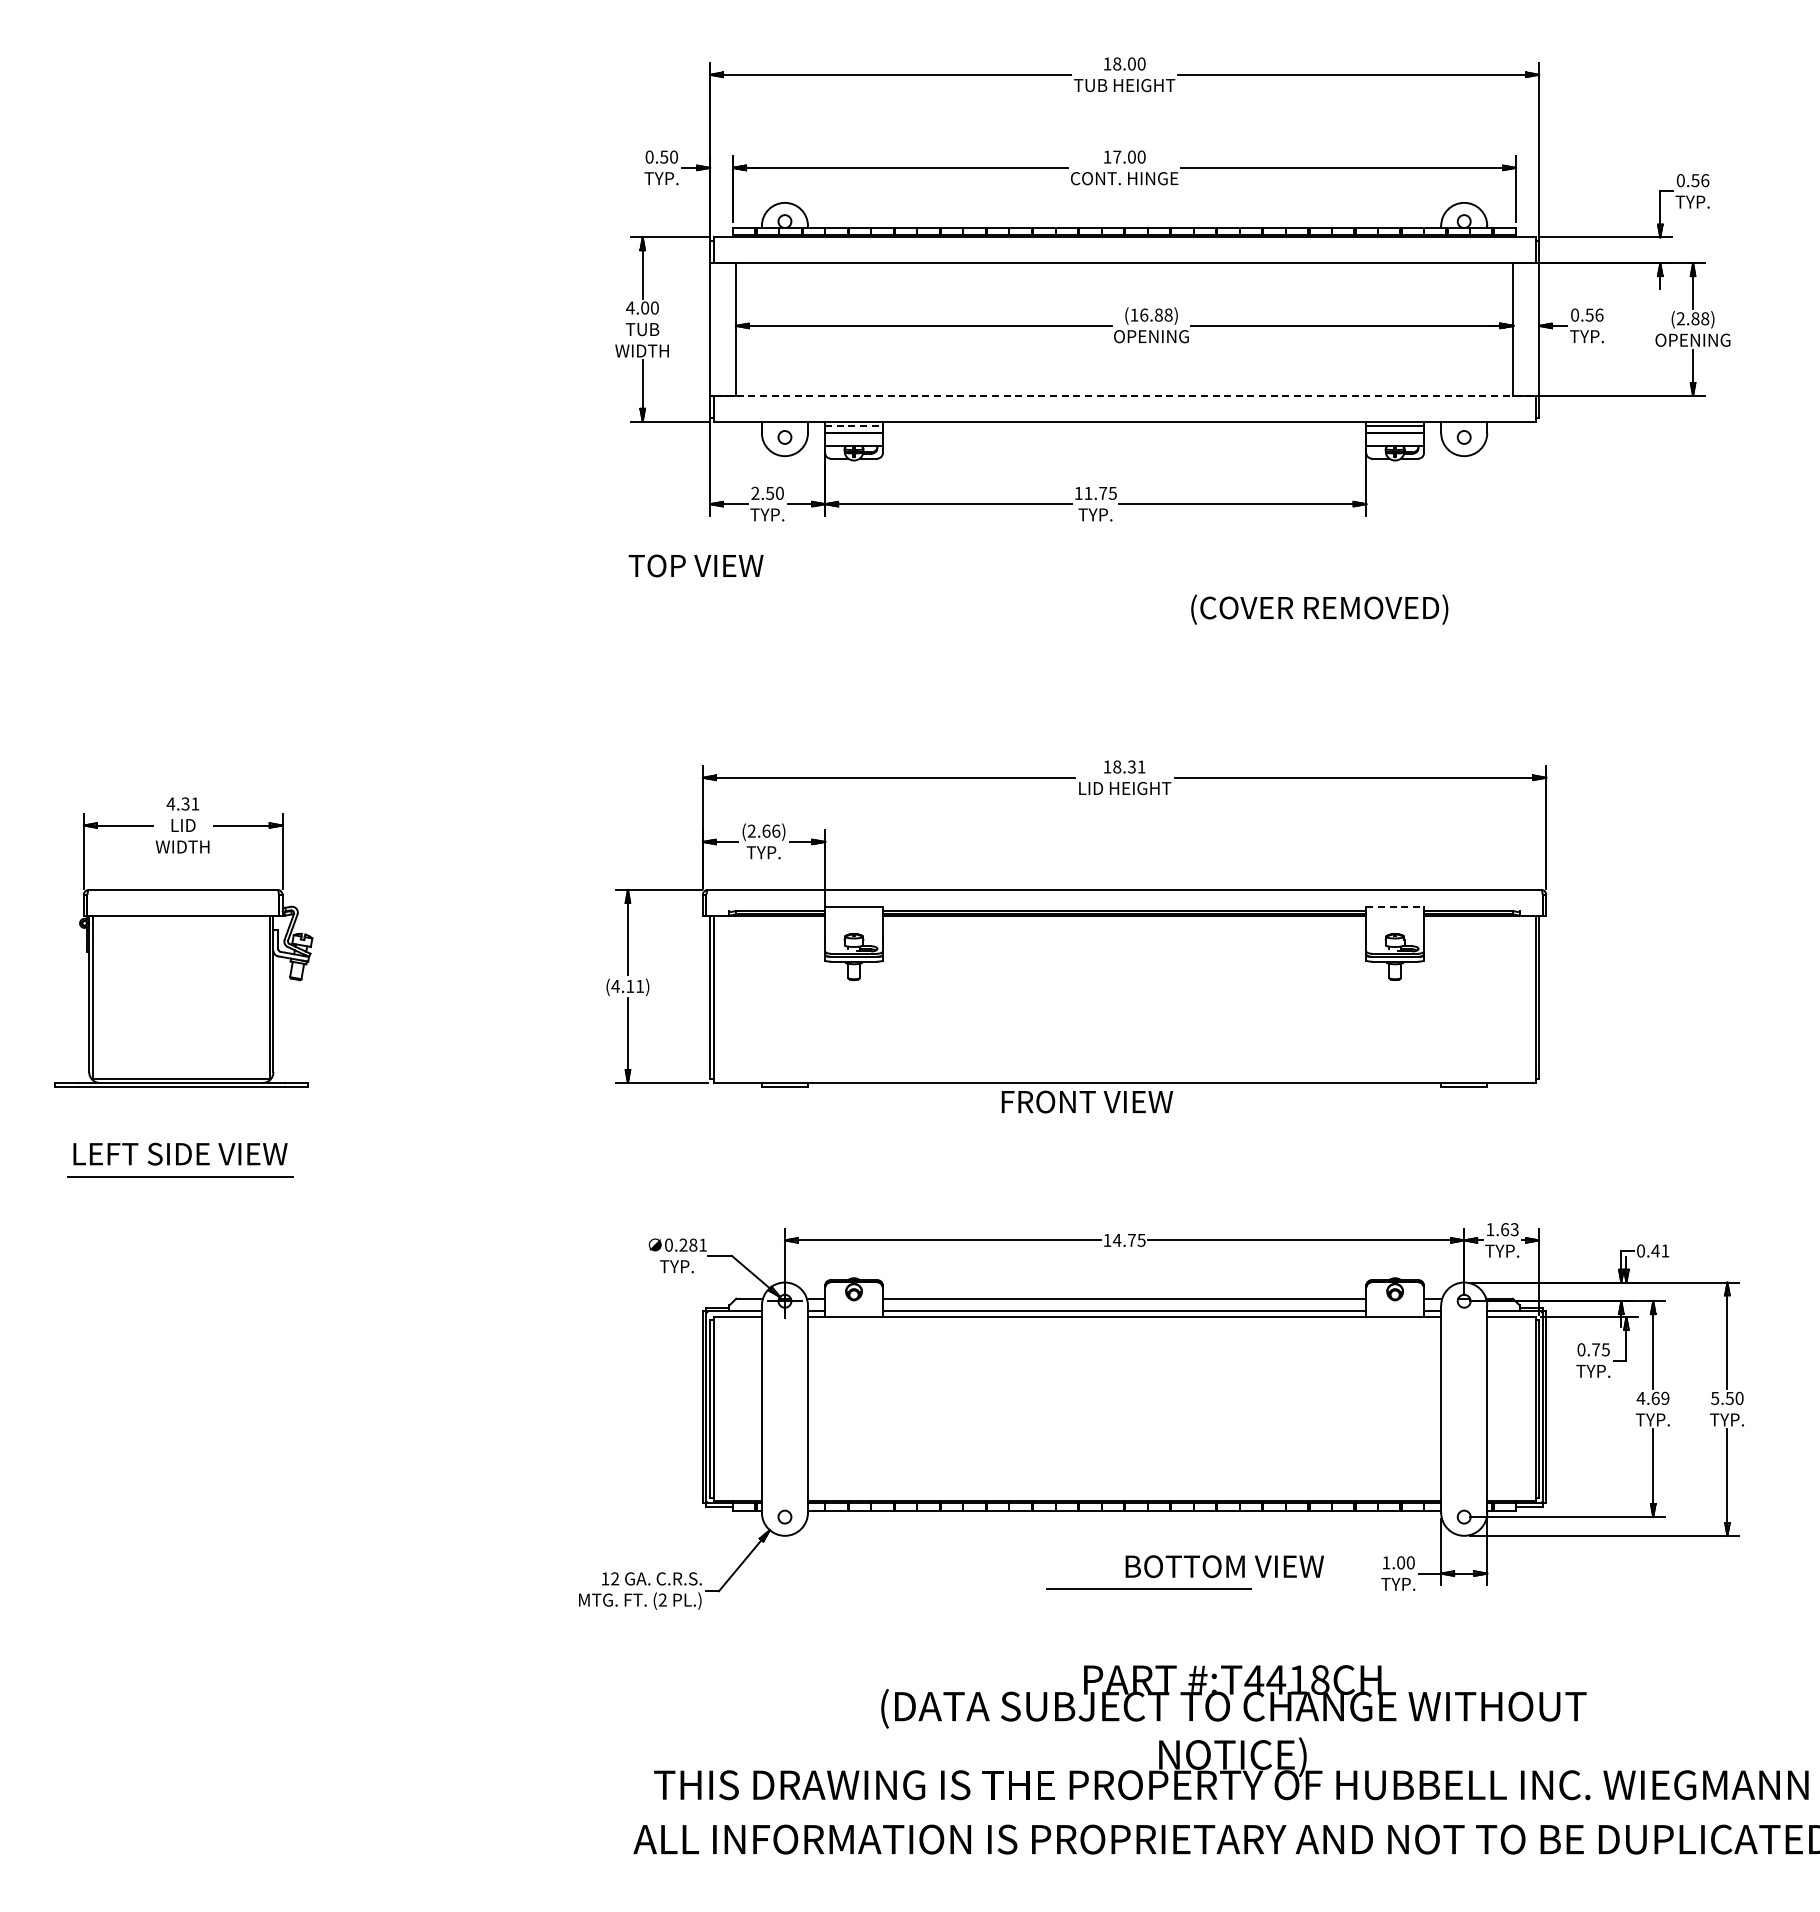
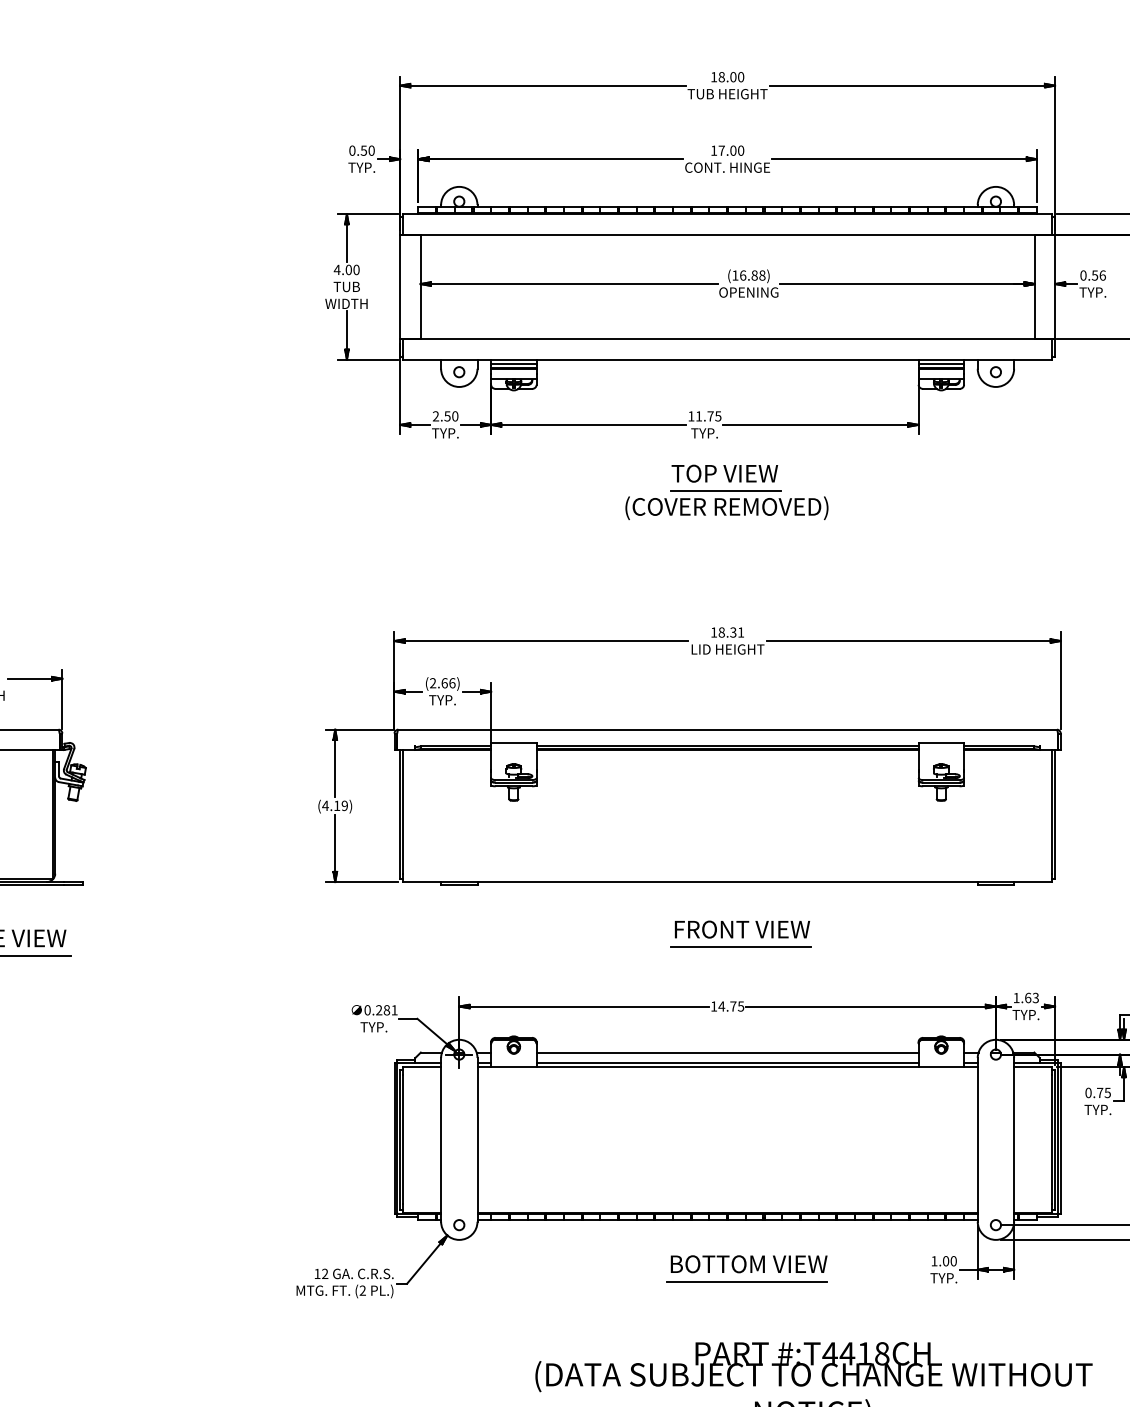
line: (1125, 395) -> (728, 339), dashed -> solid
line: (854, 426) -> (514, 363), dashed -> solid
text: (695, 565) -> (724, 473), moved
line: (1122, 588) -> (725, 491), added
text: (1319, 609) -> (726, 508), moved
line: (1395, 906) -> (941, 742), dashed -> solid
text: (639, 985) -> (344, 805), (4.11) -> (4.19)
text: (1086, 1101) -> (741, 929), moved
line: (1141, 1165) -> (740, 947), added
text: (1224, 1566) -> (748, 1264), moved

